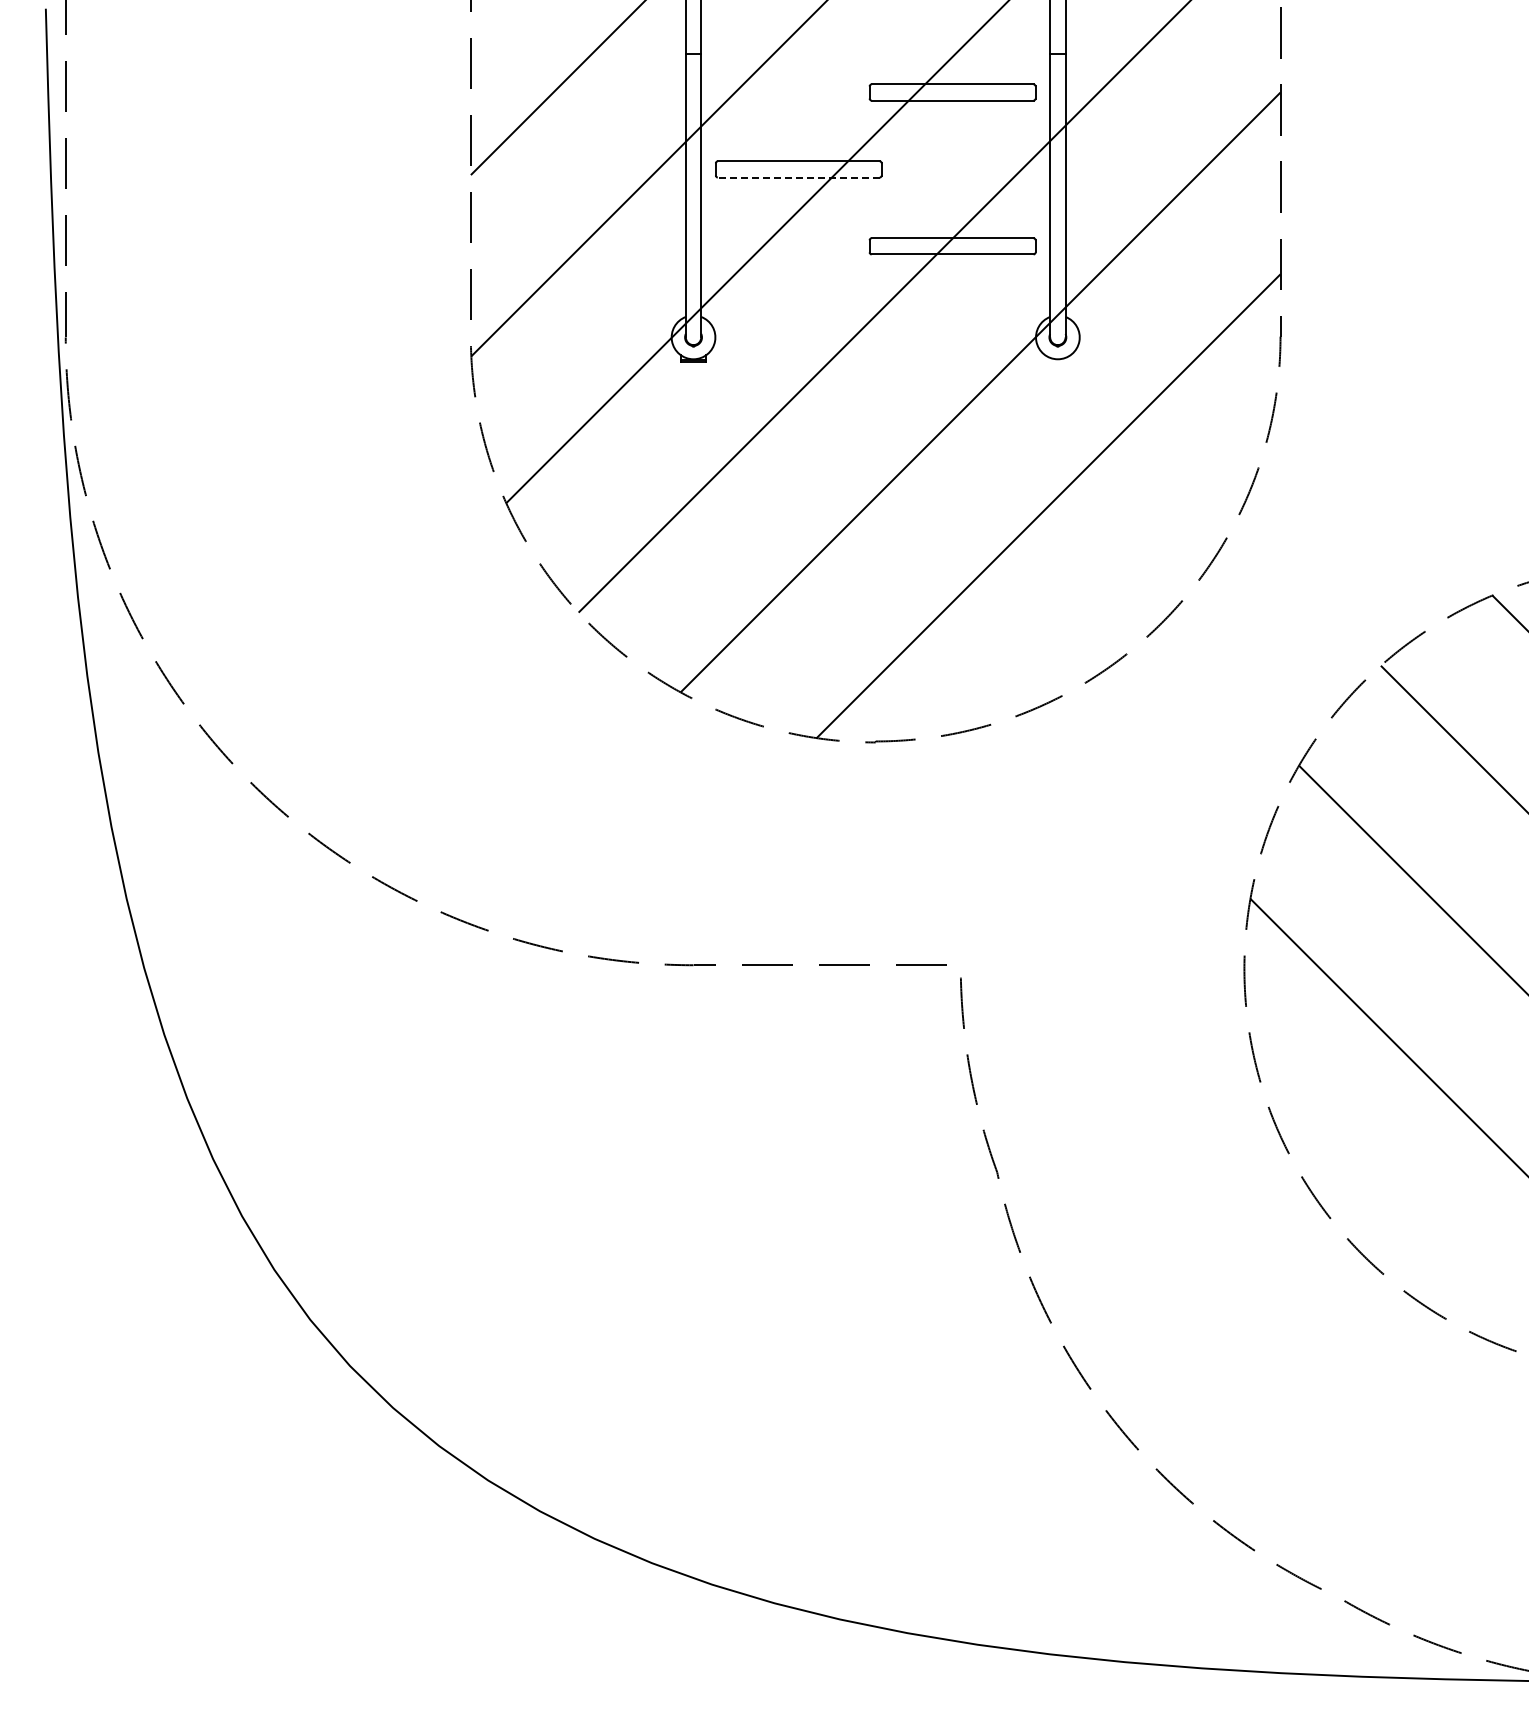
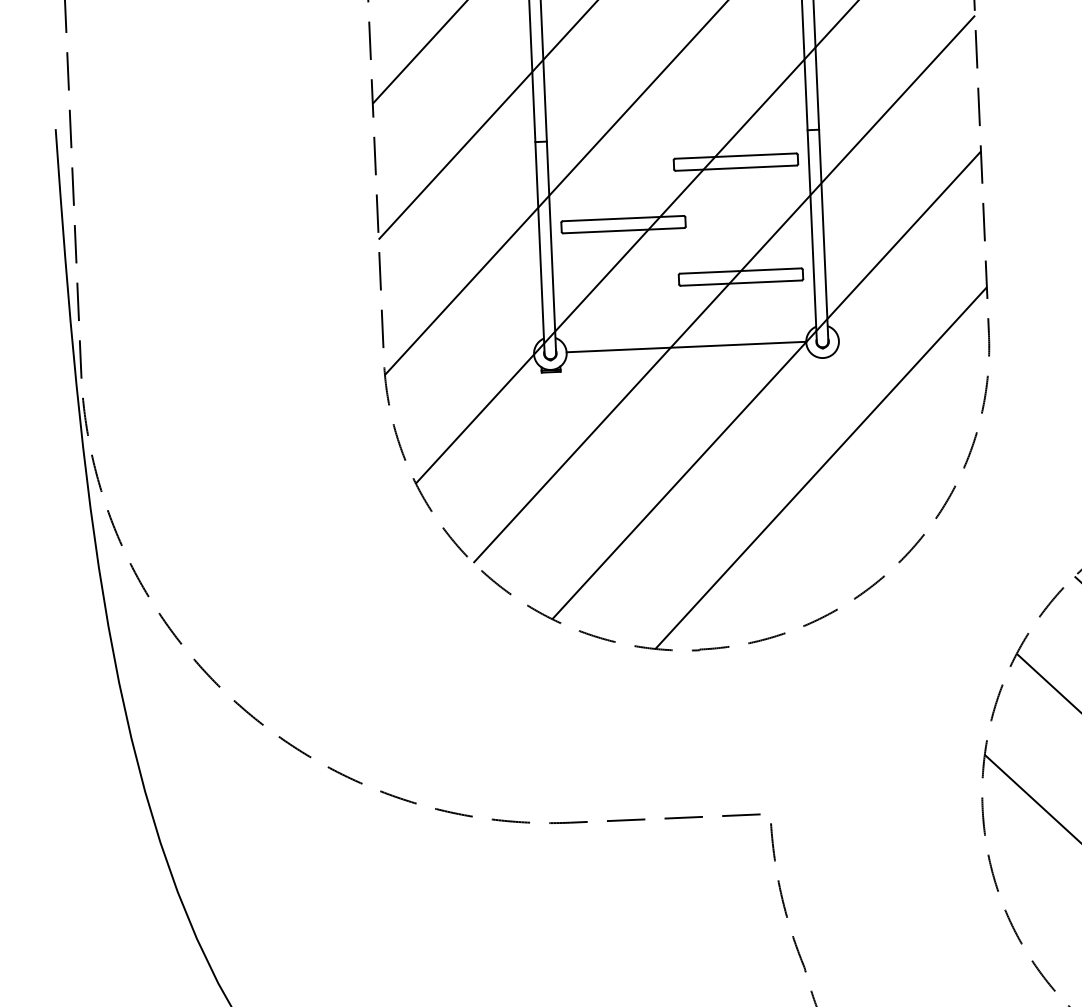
line: (798, 177) -> (623, 230), dashed -> solid
line: (875, 336) -> (686, 346), added

